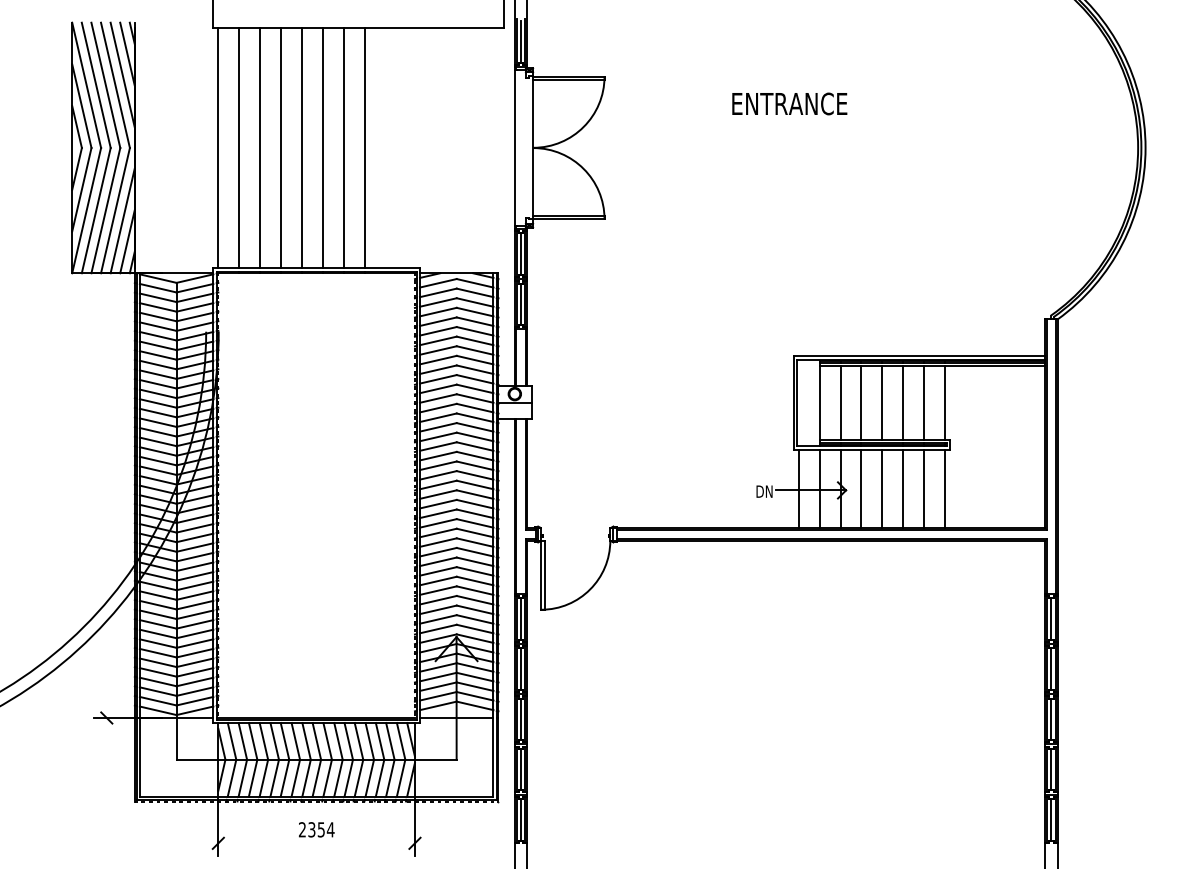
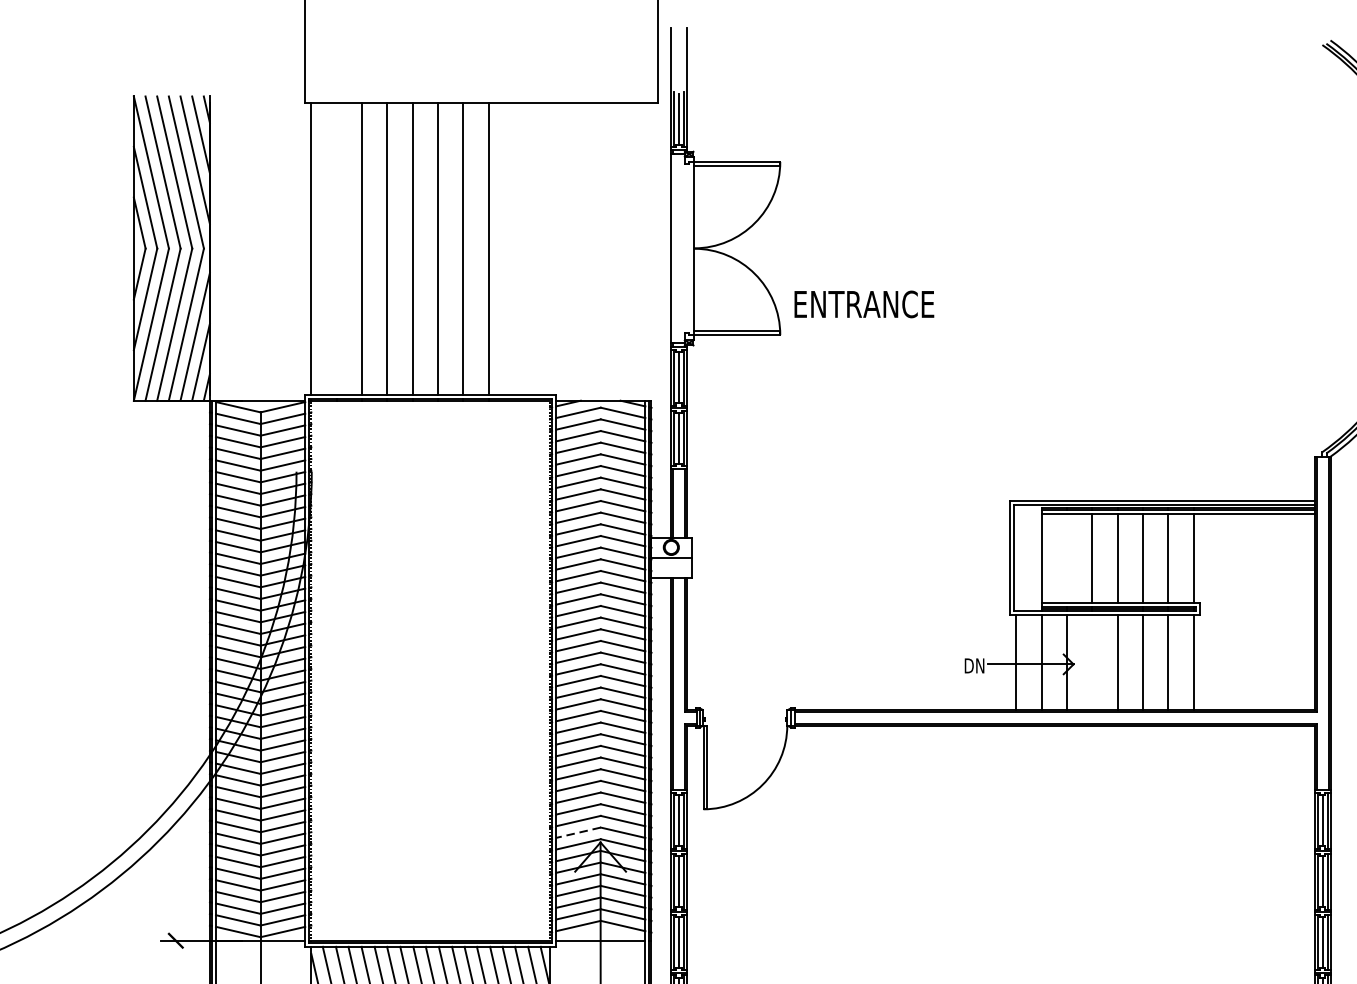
text: (789, 103) -> (864, 303), moved
line: (239, 147) -> (337, 247), removed
line: (840, 402) -> (1066, 557), removed
line: (861, 488) -> (1092, 662), removed
line: (438, 629) -> (578, 833), solid -> dashed

